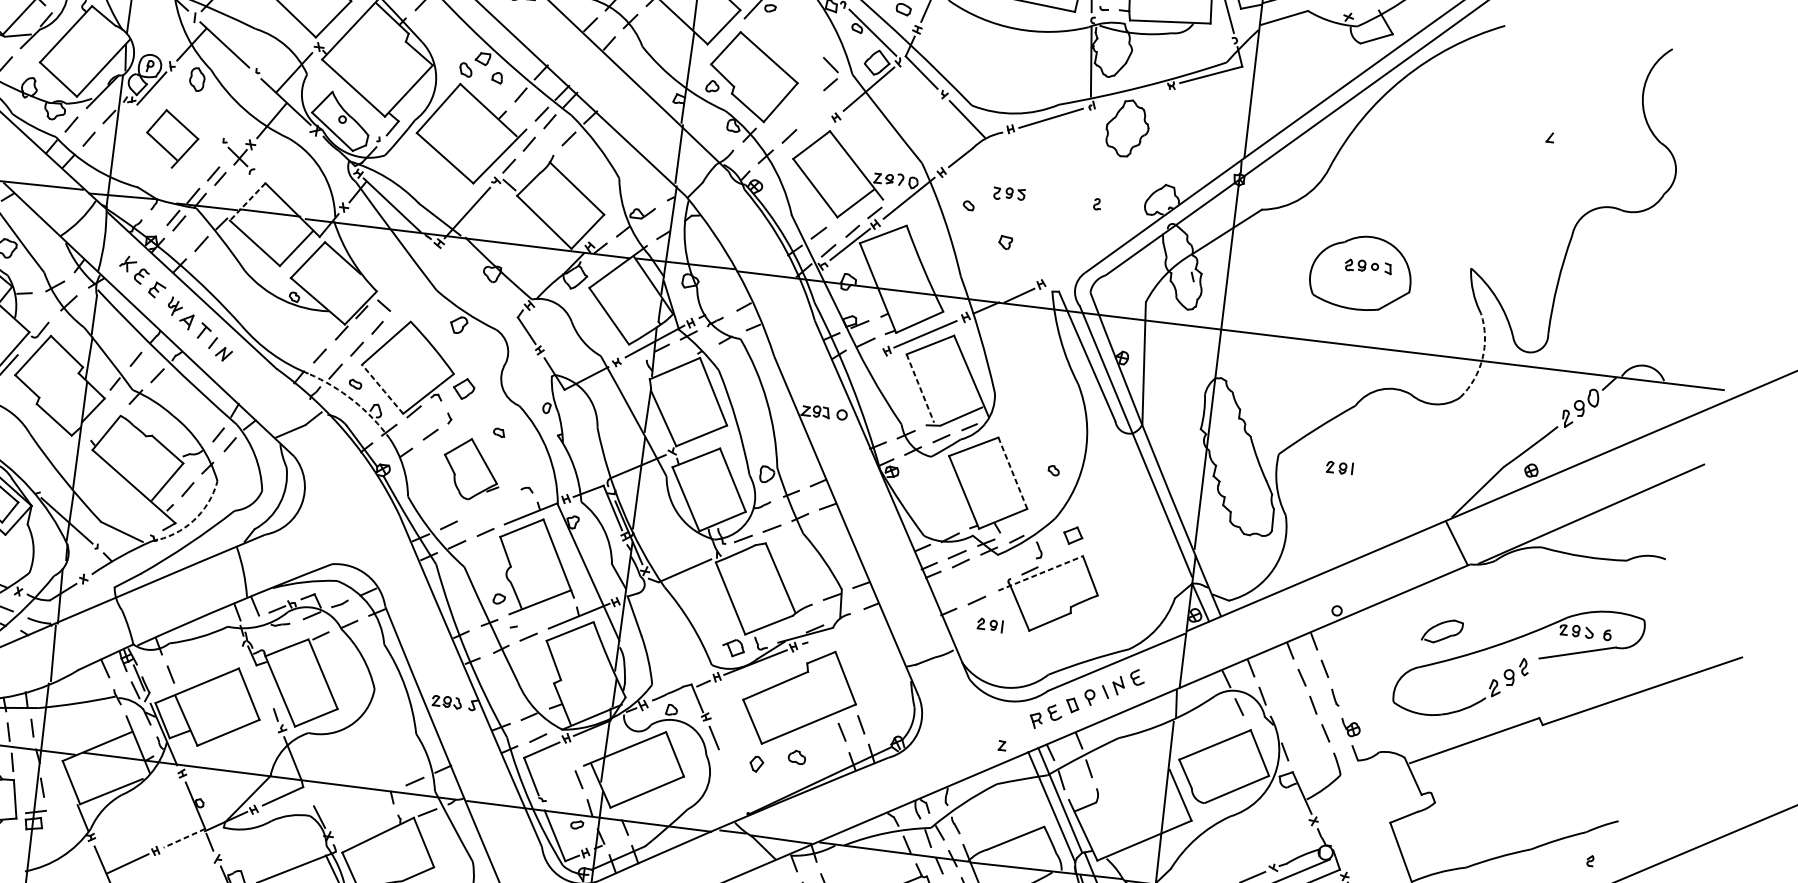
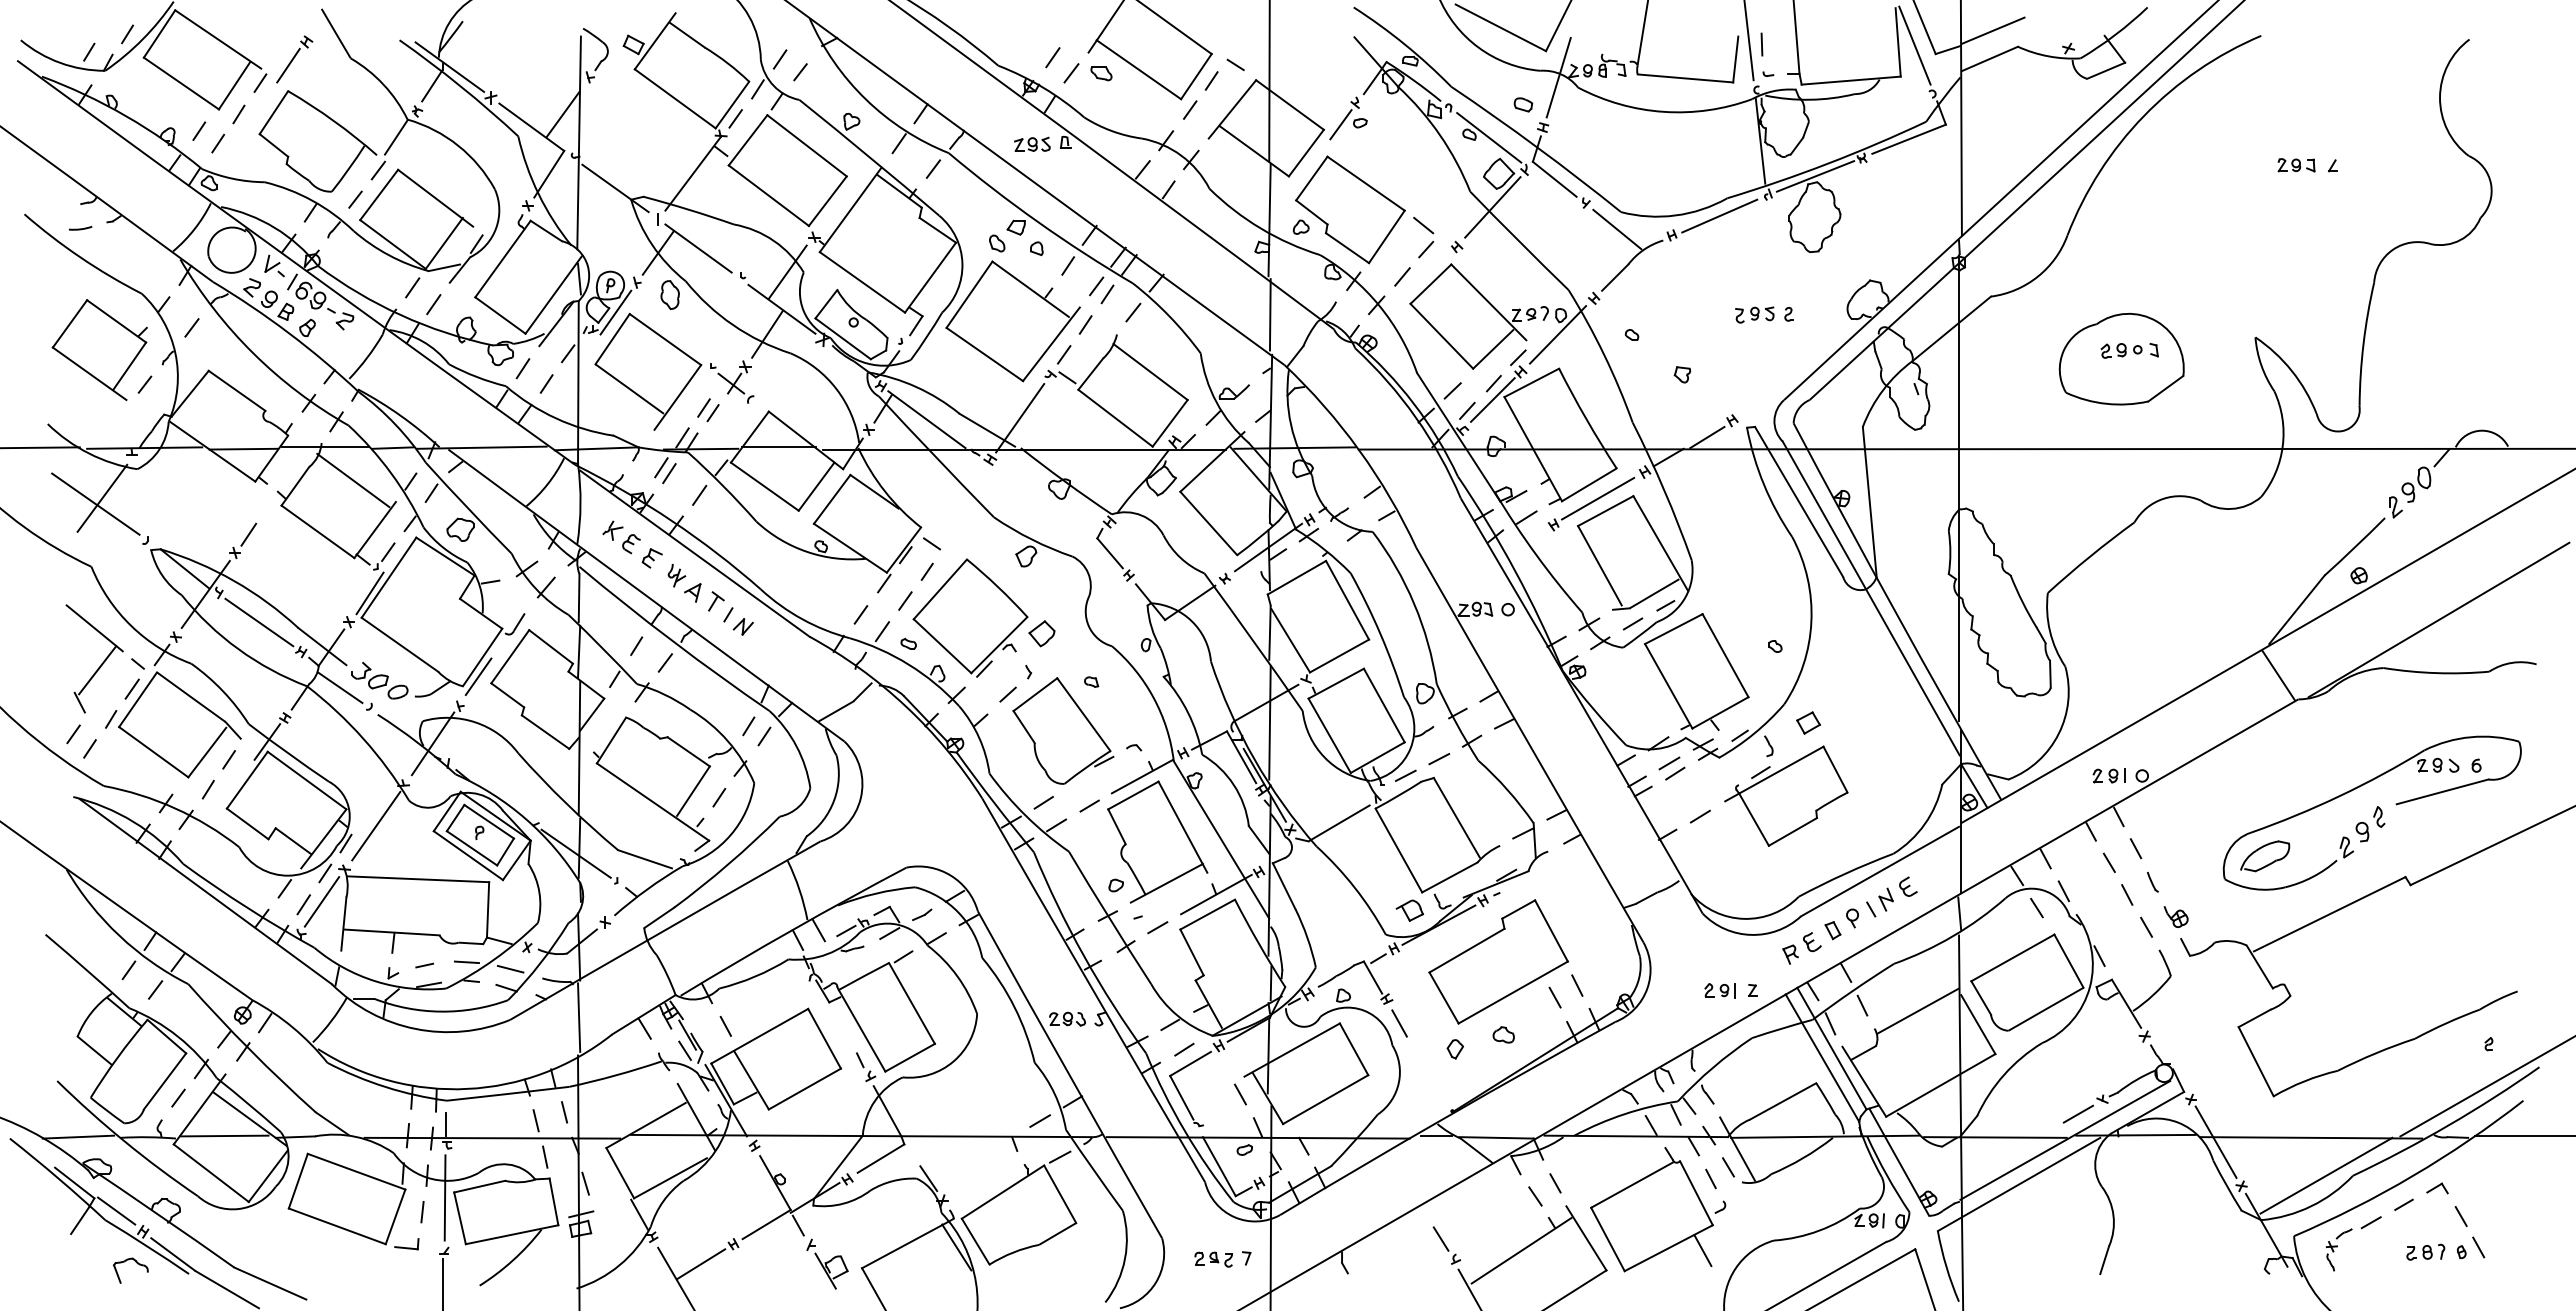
part: (835, 70) -> (1429, 231), moved
line: (1132, 95) -> (1815, 176), added
part: (1520, 133) -> (2296, 165), added
part: (172, 139) -> (648, 371), size x1.67
part: (1009, 193) -> (1754, 314), moved
line: (247, 202) -> (749, 437), dashed -> solid
arc: (1482, 358) -> (2282, 445), dashed -> solid
line: (382, 388) -> (942, 645), dashed -> solid
line: (920, 389) -> (1600, 566), dashed -> solid
arc: (353, 400) -> (908, 664), dashed -> solid
part: (1339, 467) -> (2108, 775), moved
part: (471, 469) -> (1063, 730), size x1.43
line: (1012, 473) -> (1725, 656), dashed -> solid
arc: (193, 521) -> (730, 835), dashed -> solid
line: (1040, 573) -> (1774, 773), dashed -> solid
part: (989, 624) -> (1719, 990), moved
part: (1444, 637) -> (2268, 863), moved
line: (1133, 778) -> (1918, 1010), added
line: (184, 838) -> (766, 1224), dashed -> solid

